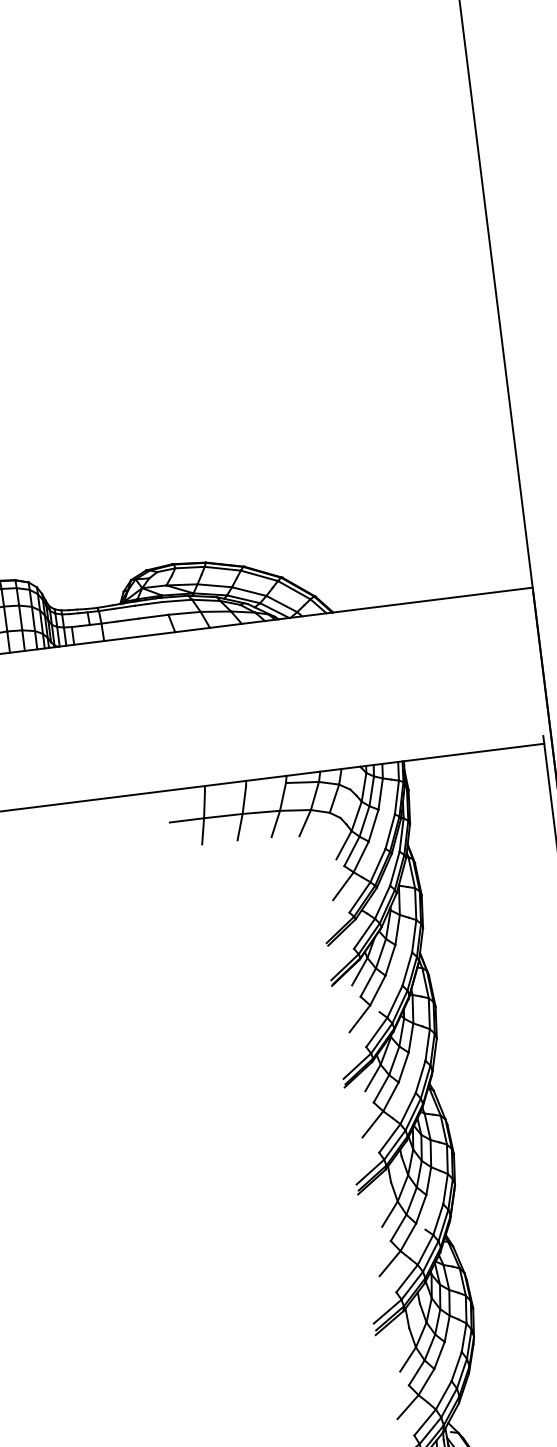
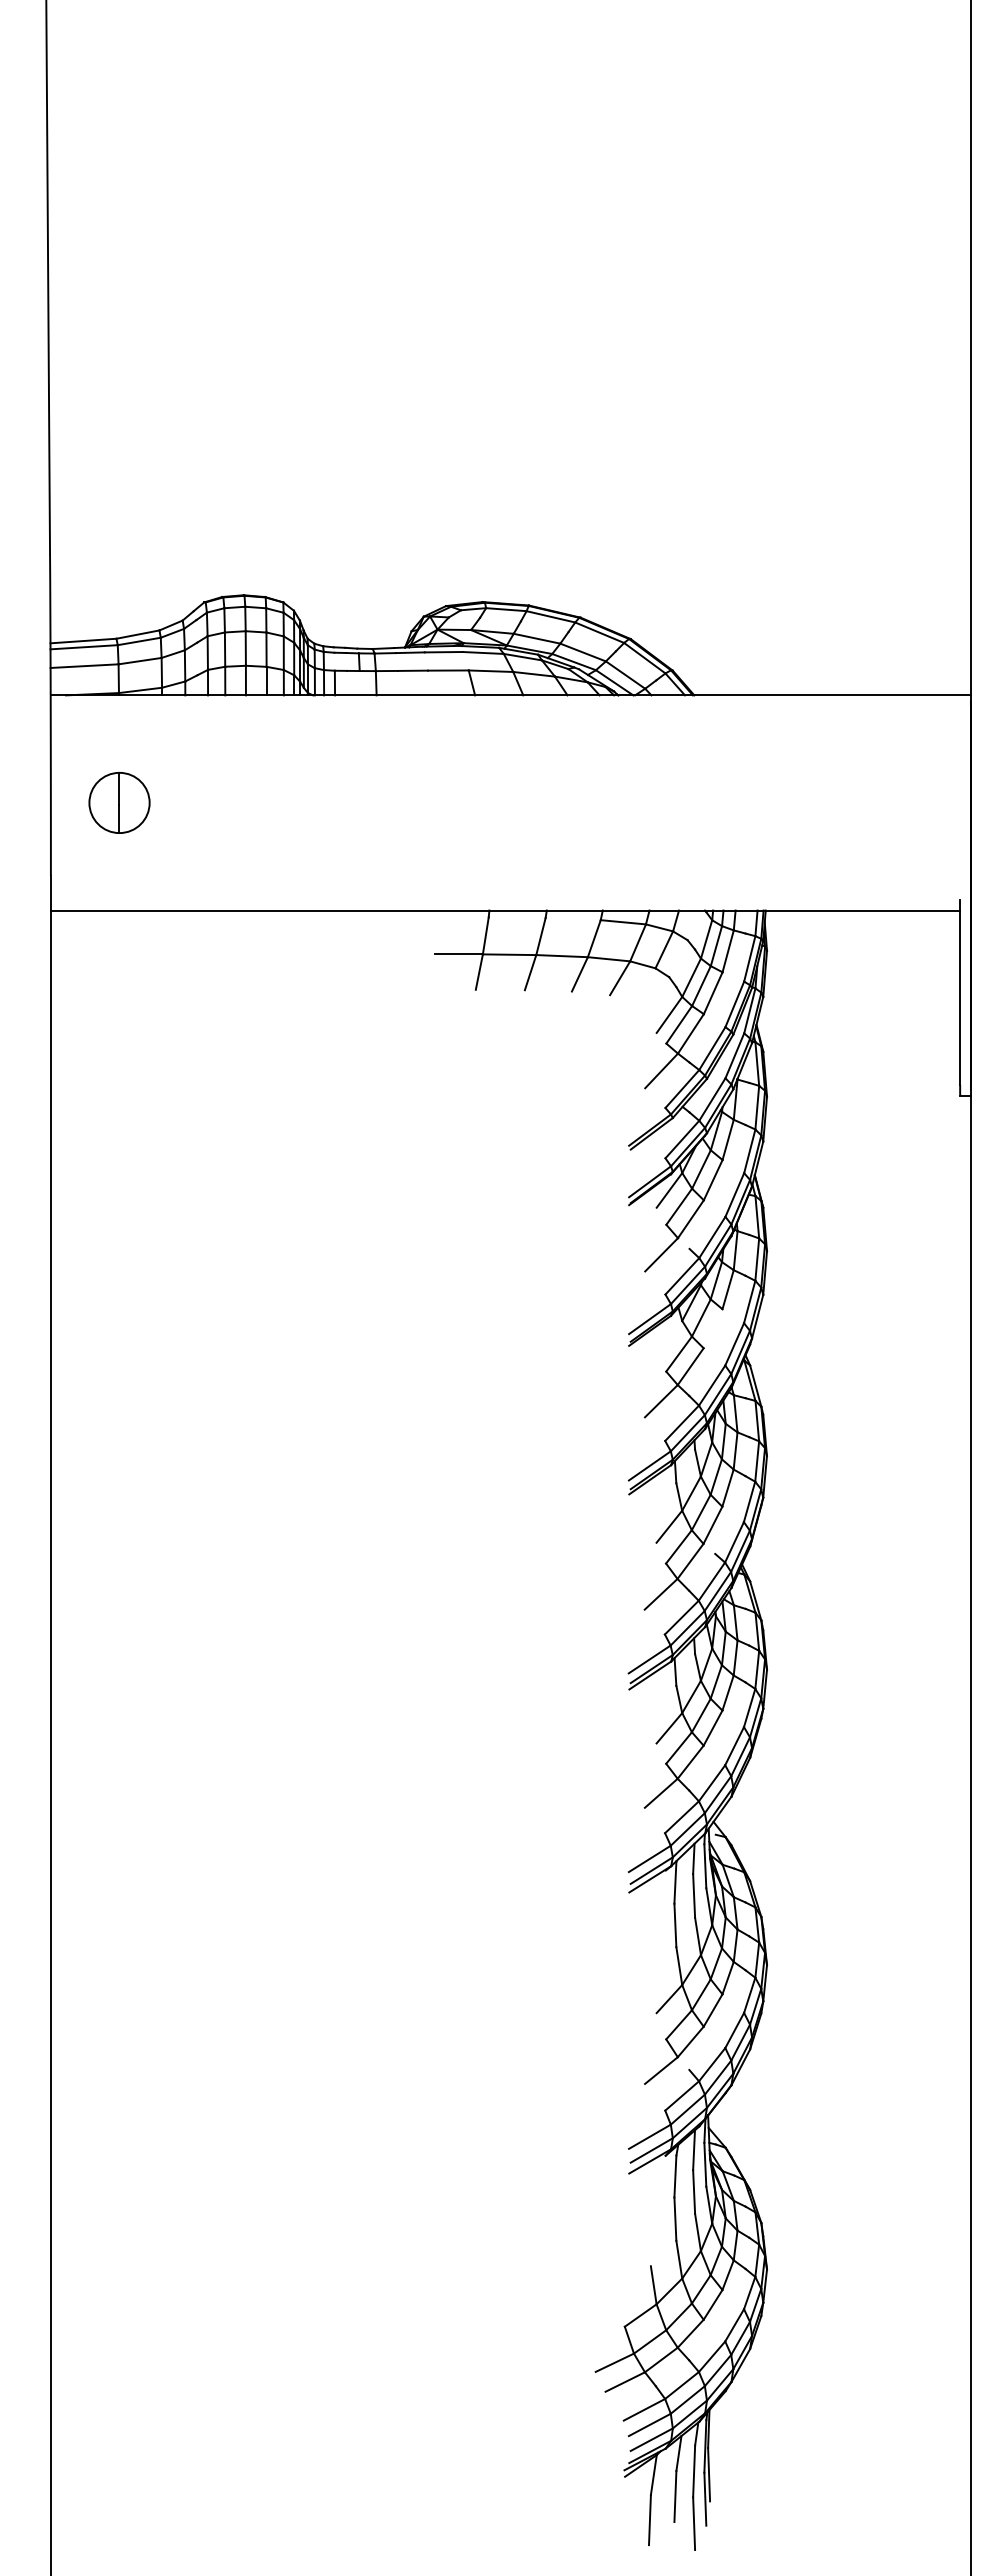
line: (403, 1067) -> (712, 1328), removed
line: (373, 1077) -> (669, 1337), removed

